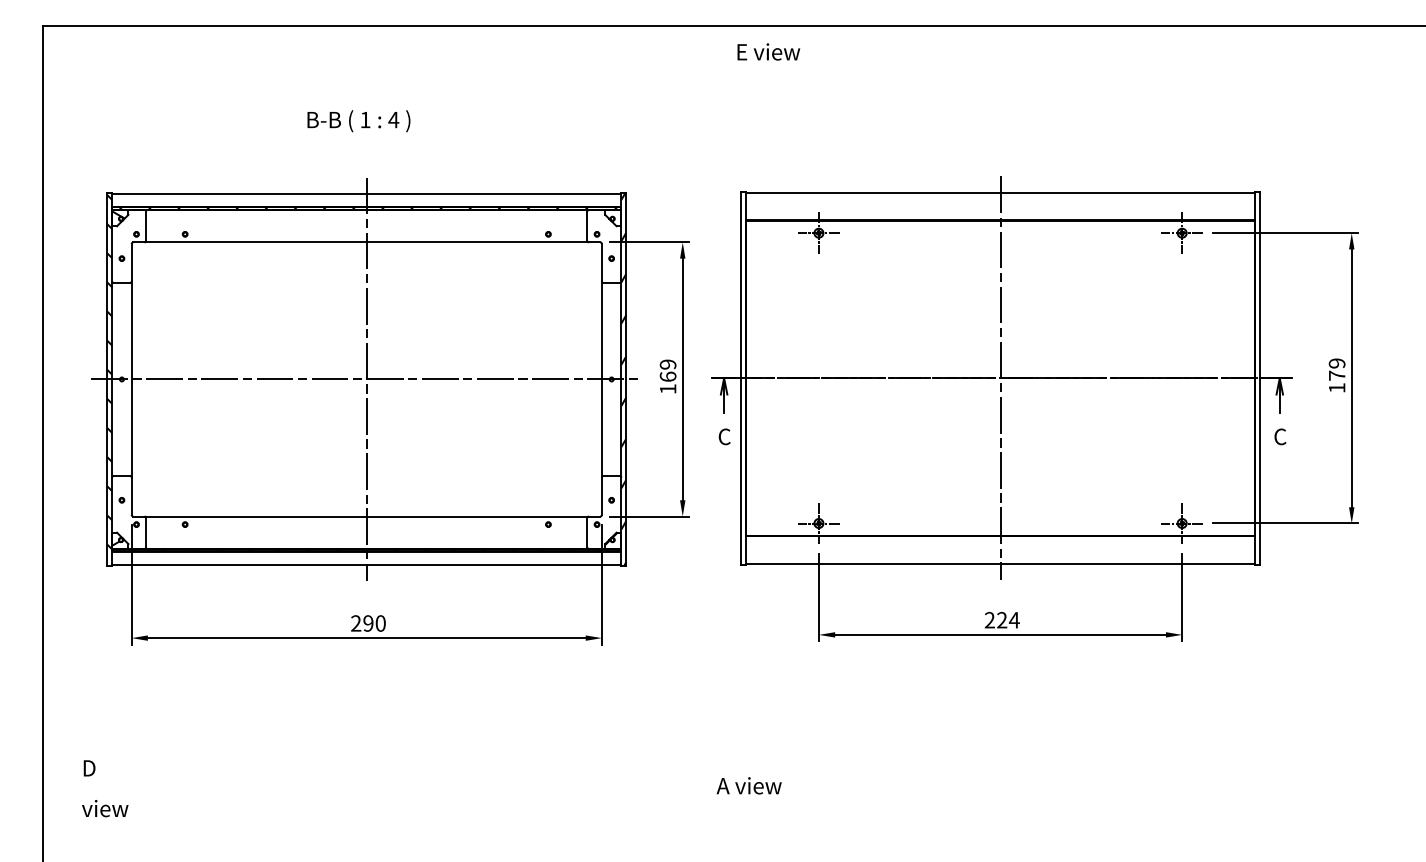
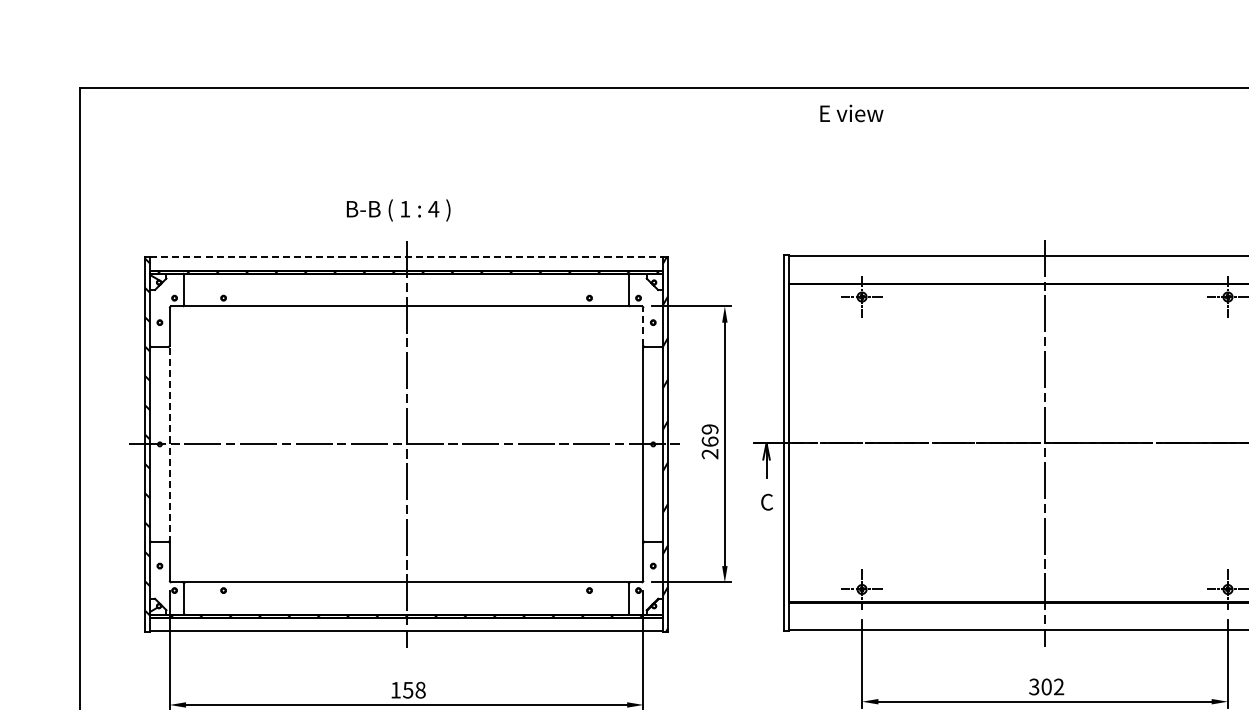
text: (768, 51) -> (851, 112), moved
text: (358, 121) -> (398, 210), moved
line: (366, 193) -> (406, 257), solid -> dashed
line: (601, 262) -> (643, 326), solid -> dashed
line: (131, 378) -> (169, 443), solid -> dashed
text: (667, 389) -> (709, 454), 169 -> 269
text: (1001, 620) -> (1045, 687), 224 -> 302
text: (368, 623) -> (408, 690), 290 -> 158

